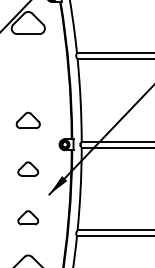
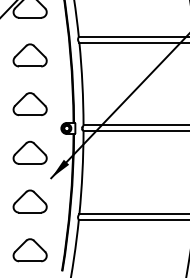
part: (27, 71) -> (29, 55), added
part: (27, 120) -> (29, 104), size x1.43
part: (27, 168) -> (29, 152), size x1.67
part: (27, 217) -> (29, 201), size x1.67

